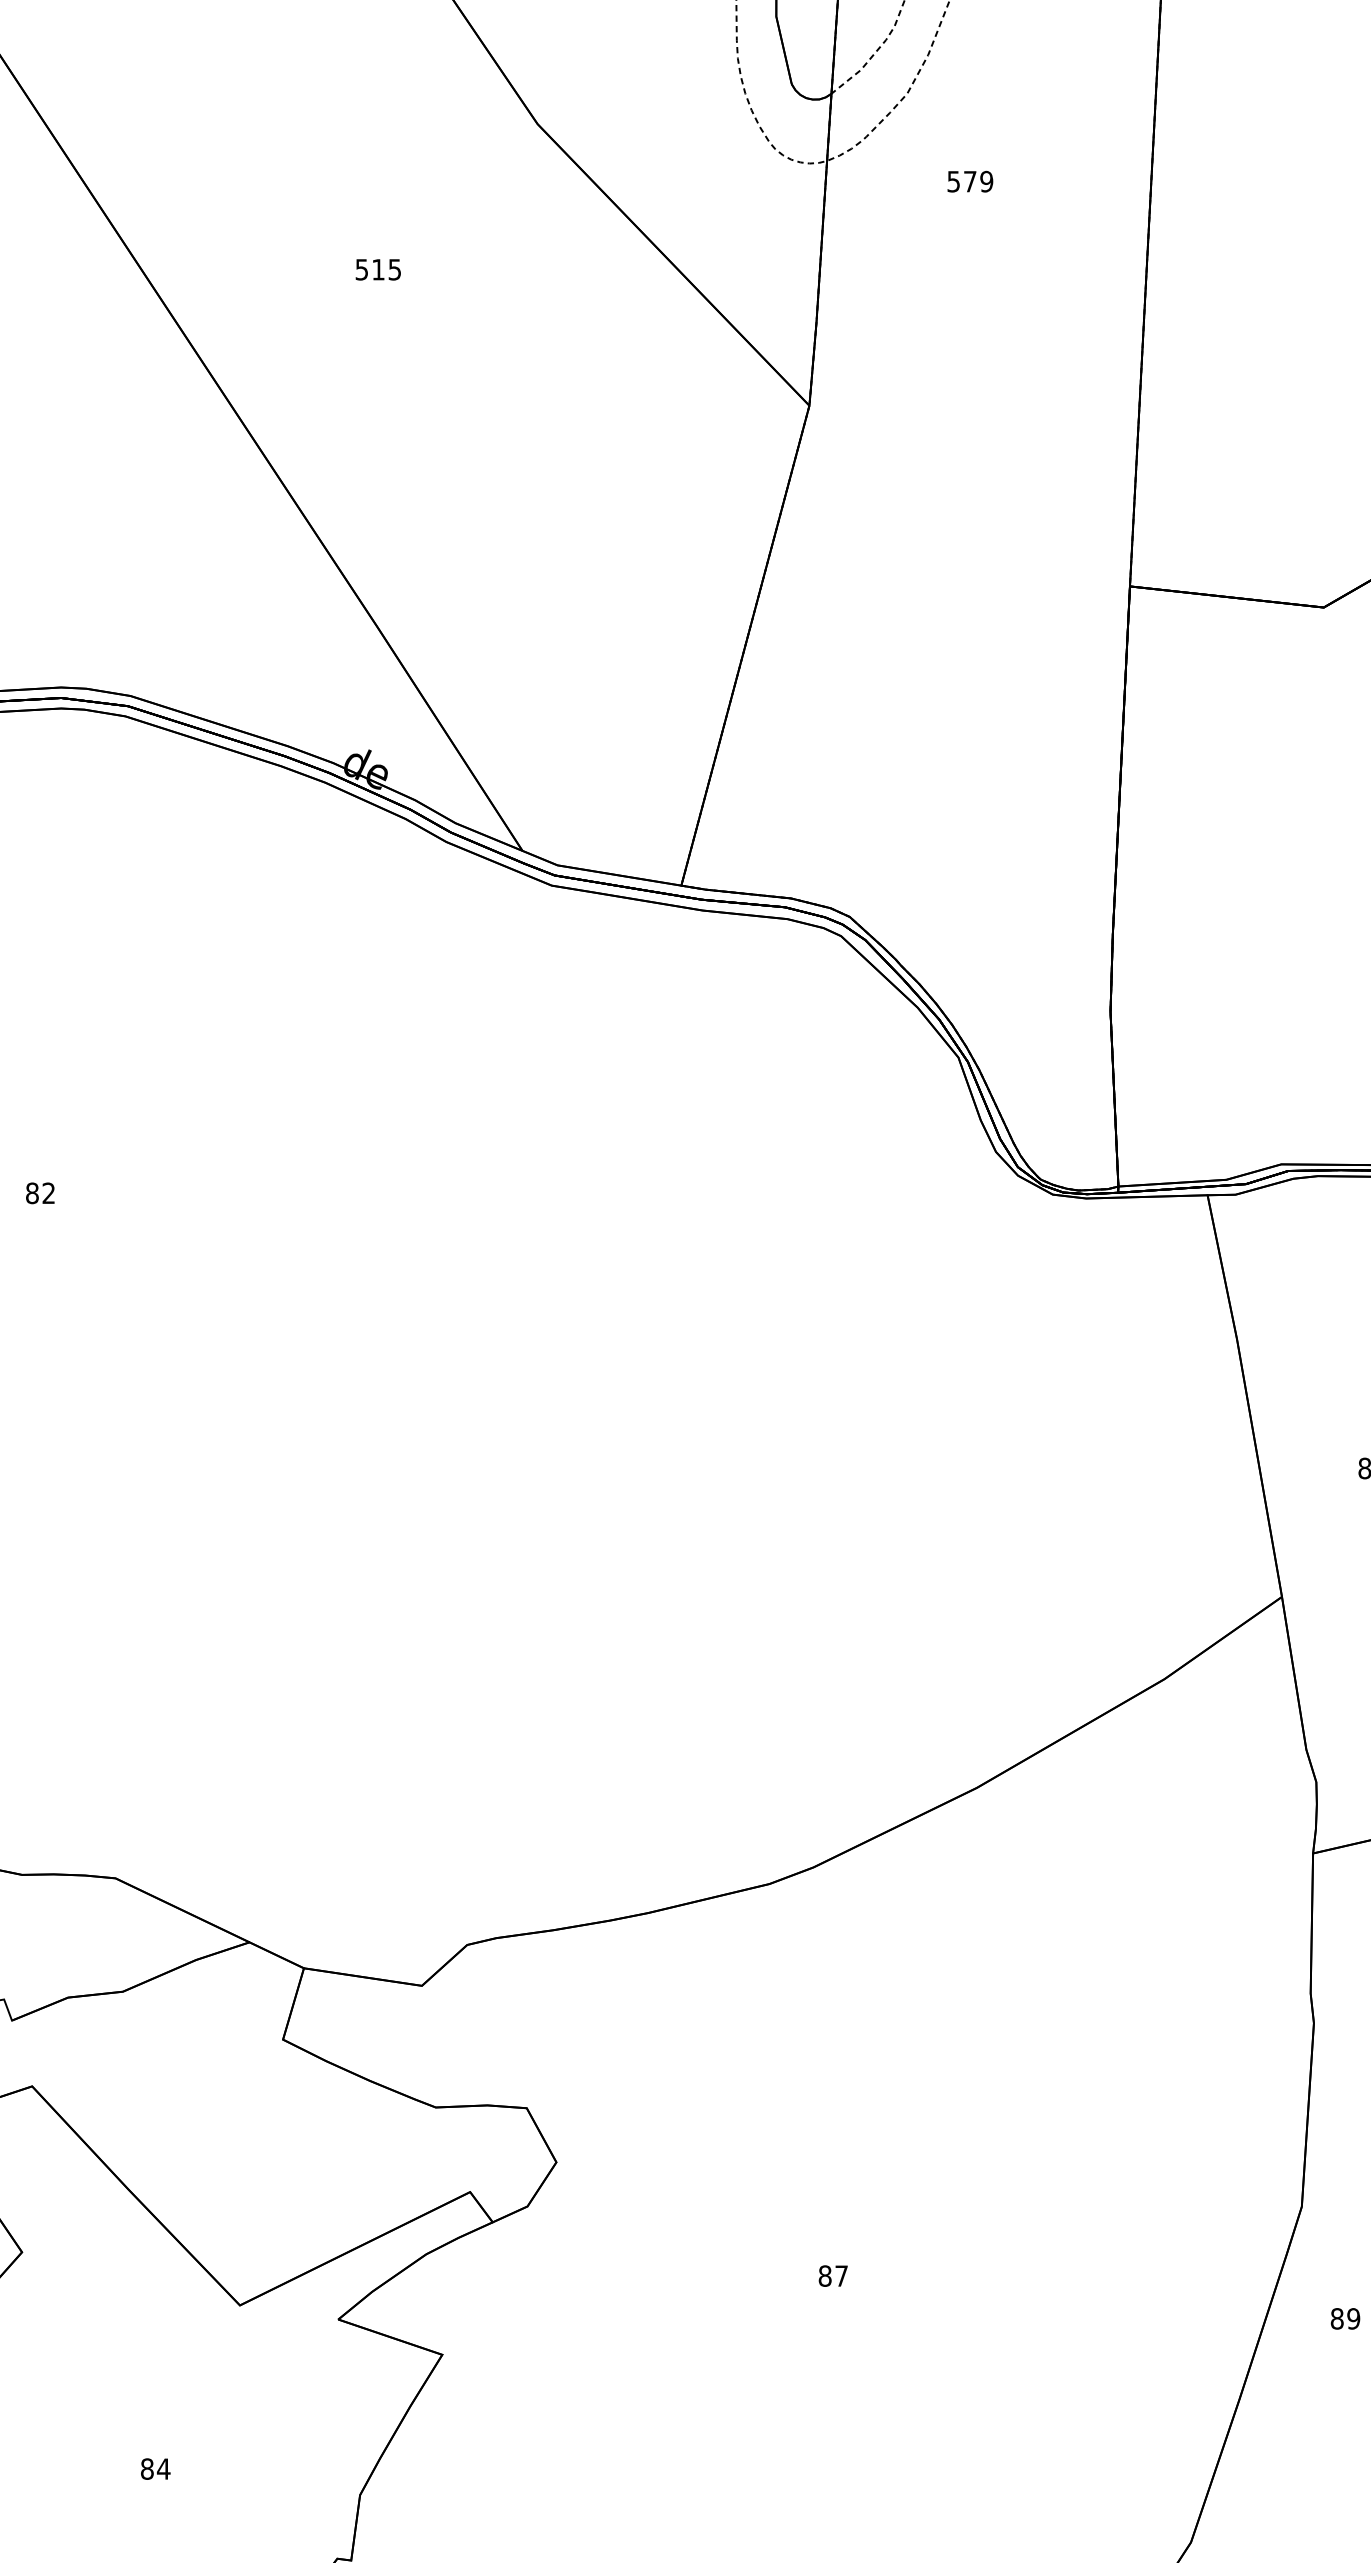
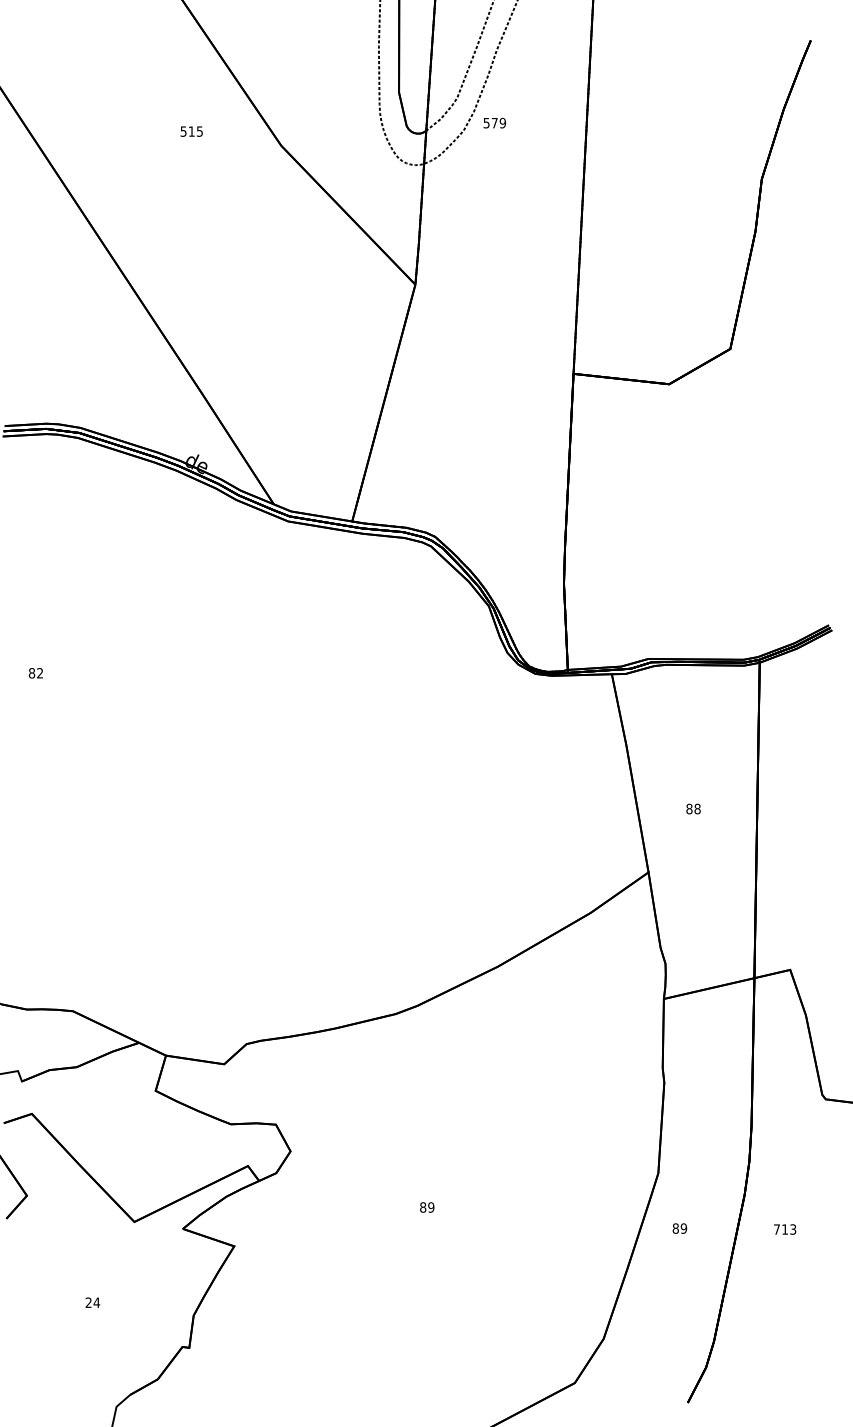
text: (969, 180) -> (494, 122), moved
text: (377, 269) -> (191, 131), moved
text: (842, 2276) -> (431, 1207), 87 -> 89
text: (146, 2468) -> (88, 1302), 84 -> 24

